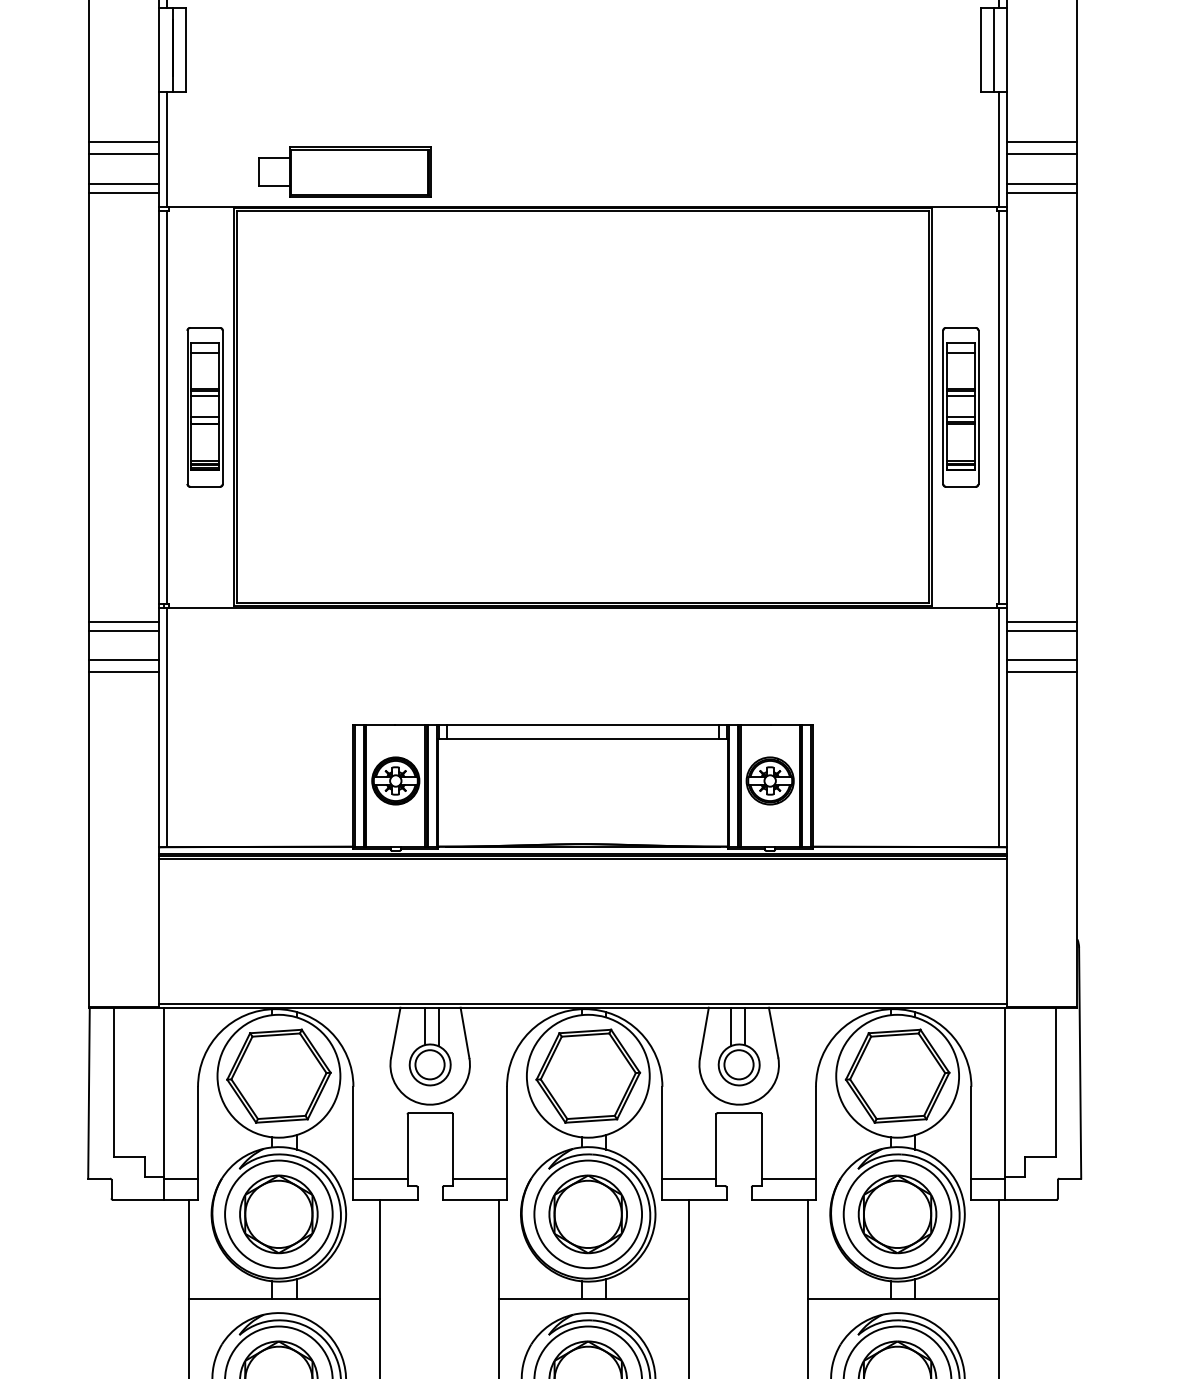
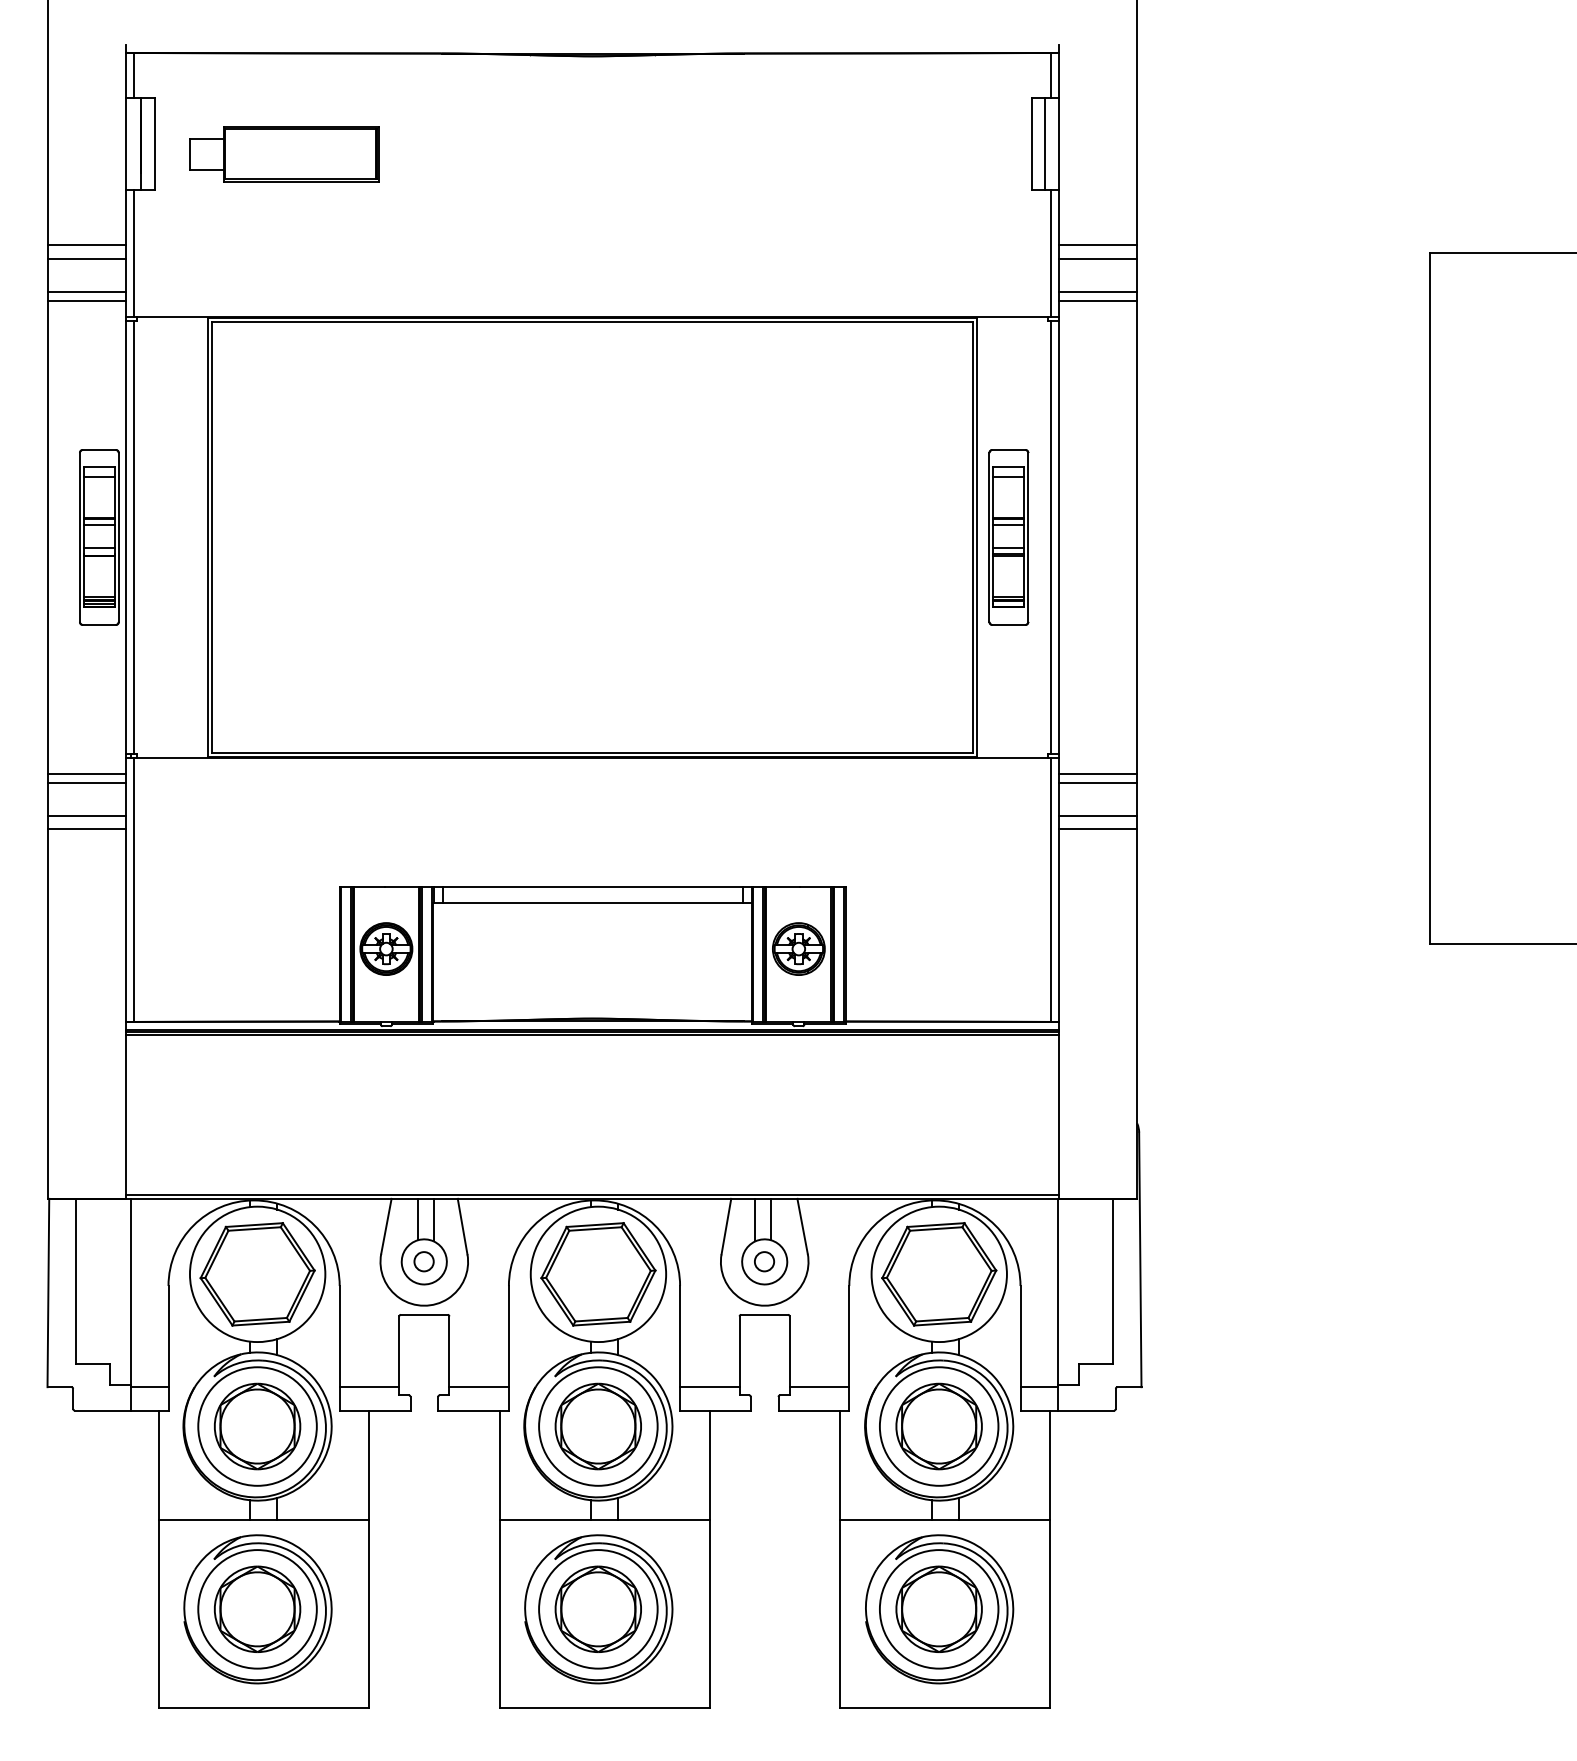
part: (345, 172) -> (284, 154), moved
part: (205, 407) -> (99, 537), moved
circle: (430, 1064) -> (424, 1261), size x0.6
circle: (739, 1064) -> (764, 1261), size x0.6

